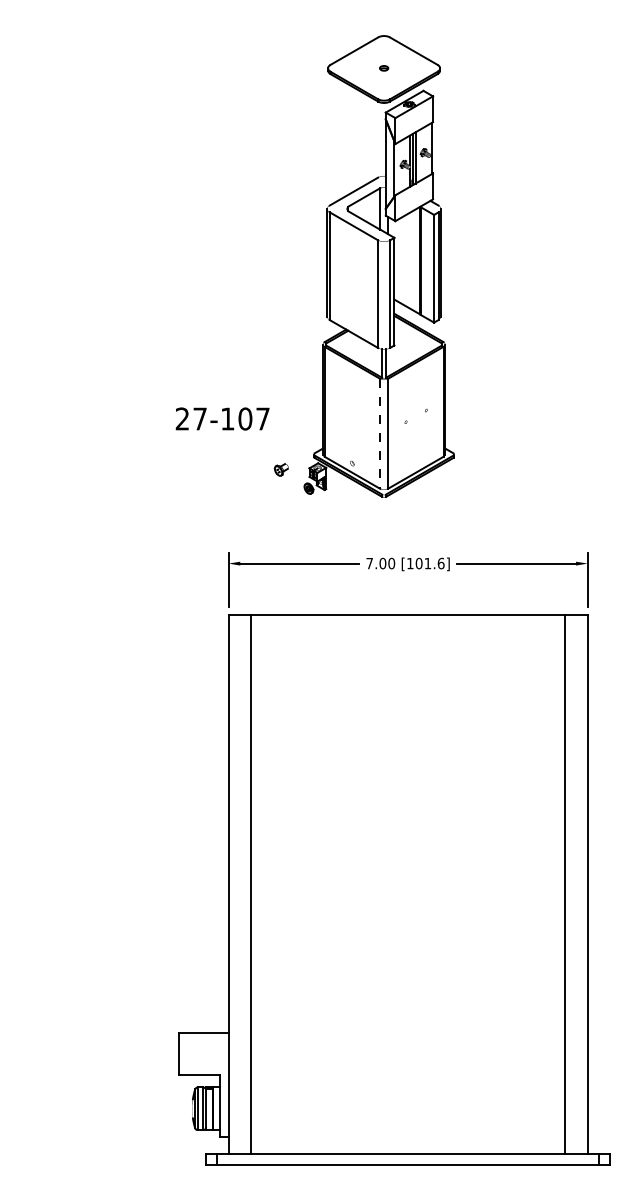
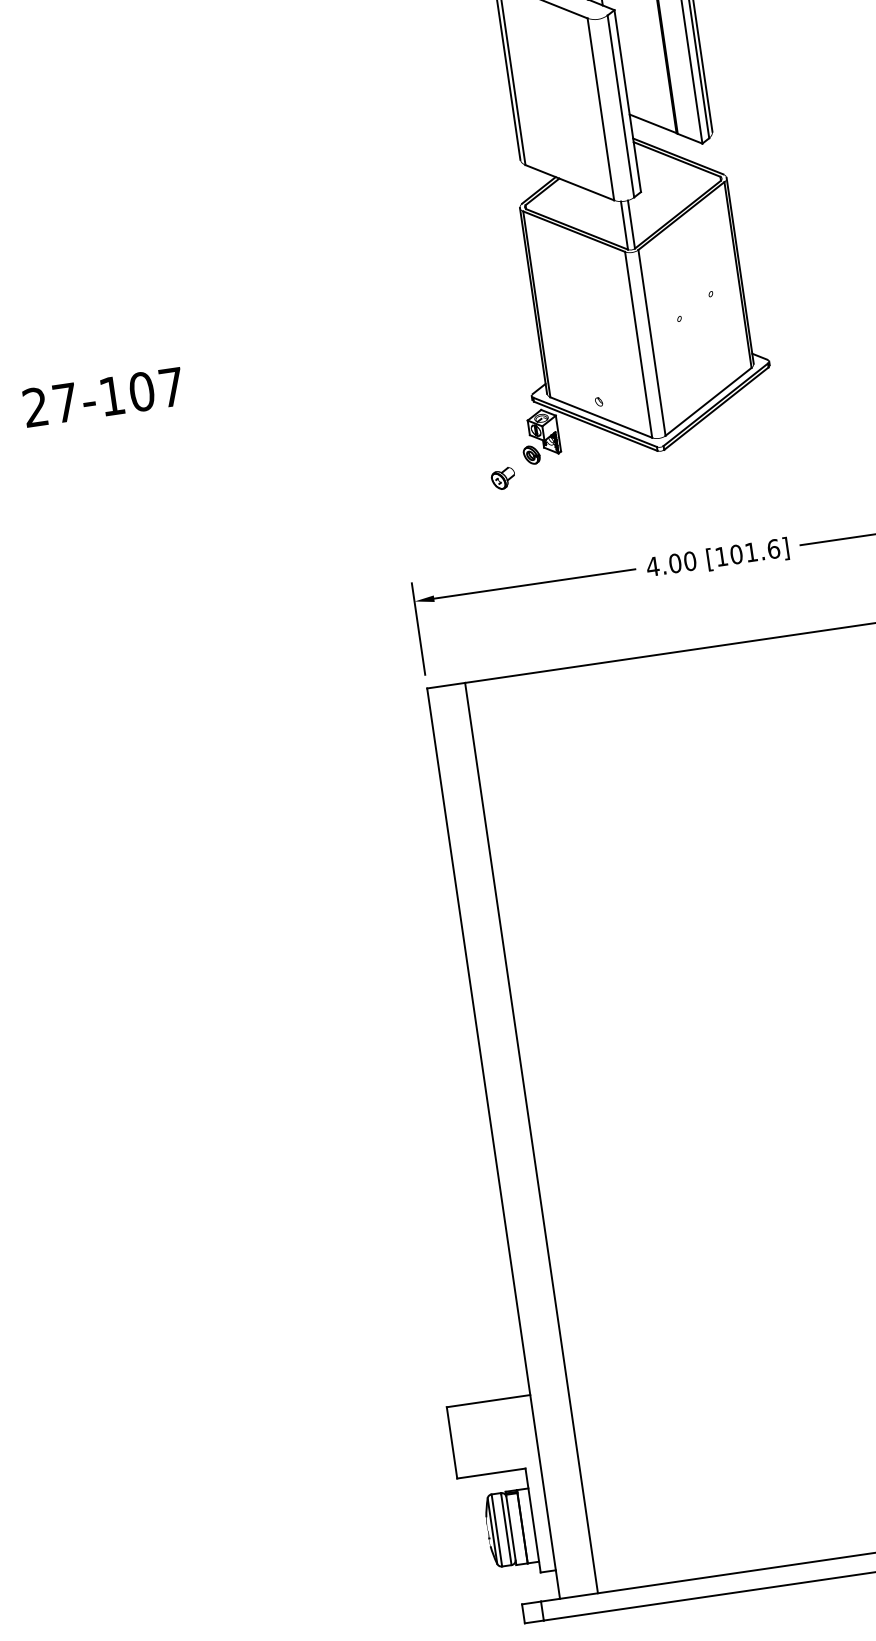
text: (222, 418) -> (103, 396), moved
line: (380, 433) -> (639, 344), dashed -> solid
part: (281, 469) -> (503, 477), moved
text: (369, 563) -> (652, 566), 7.00 -> 4.00

